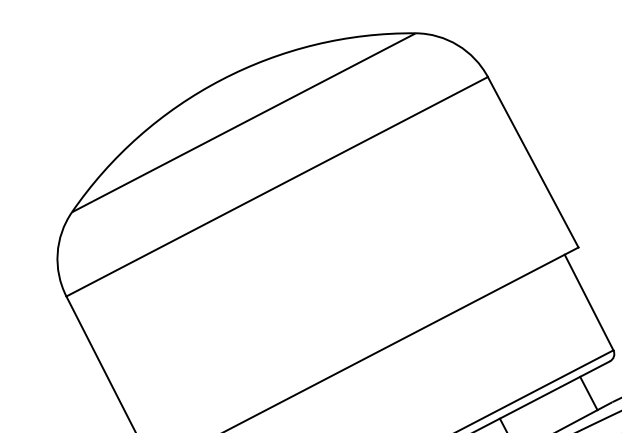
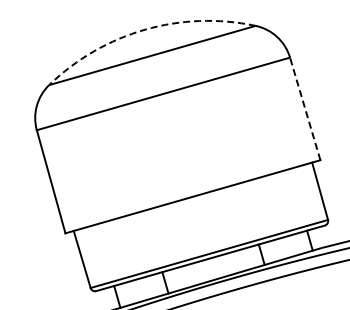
arc: (222, 79) -> (145, 29), solid -> dashed
line: (533, 161) -> (305, 108), solid -> dashed

